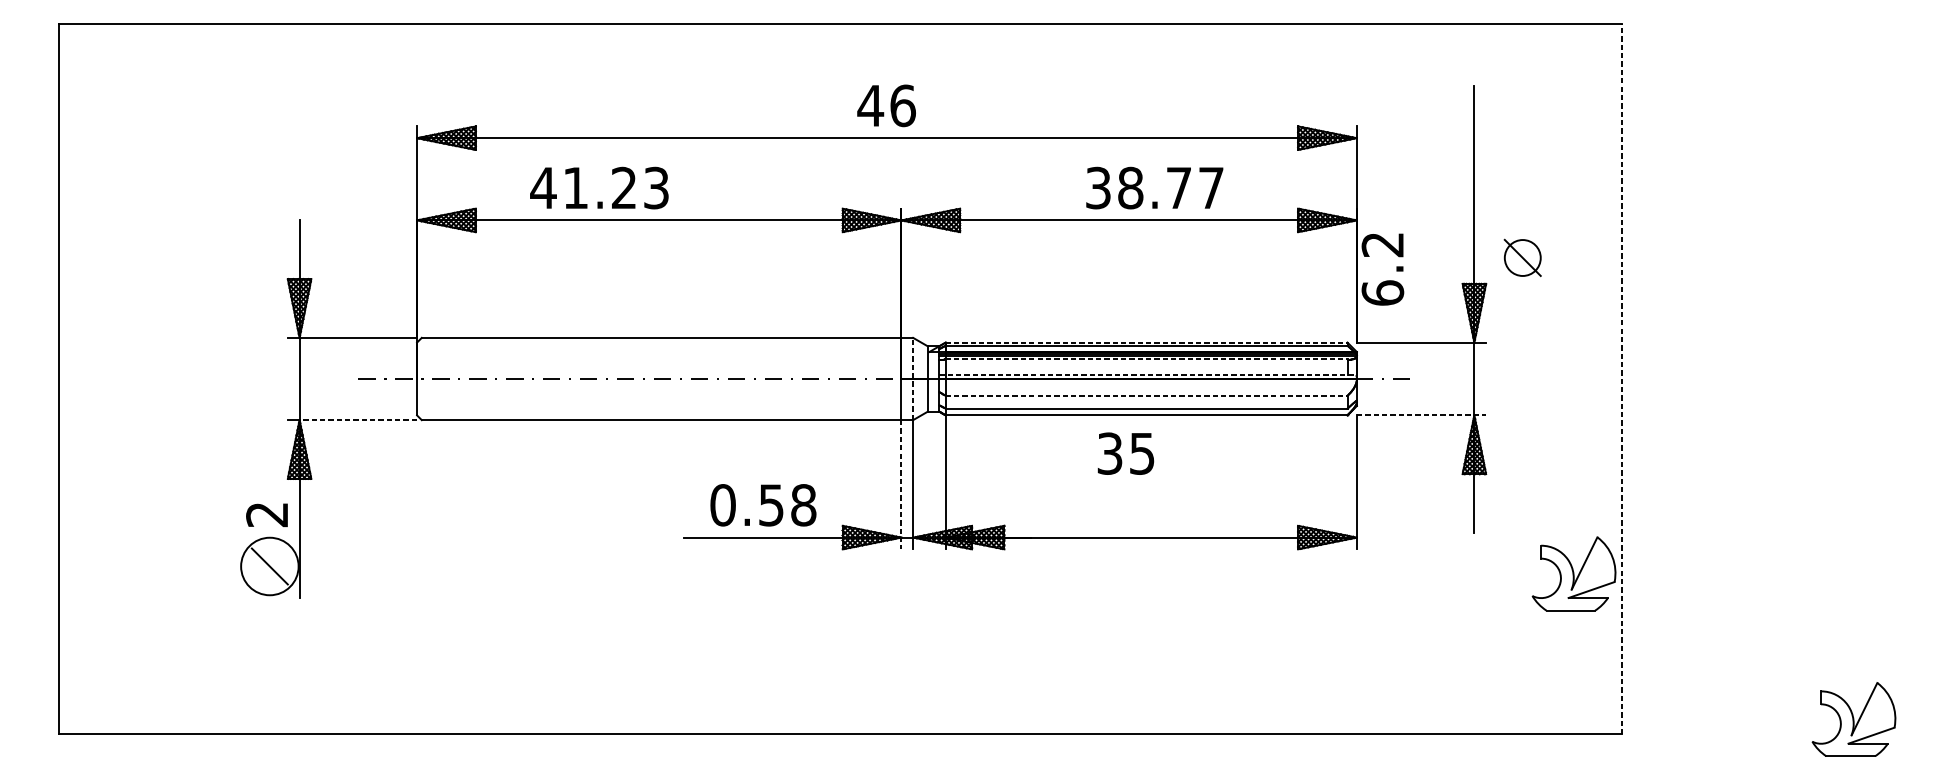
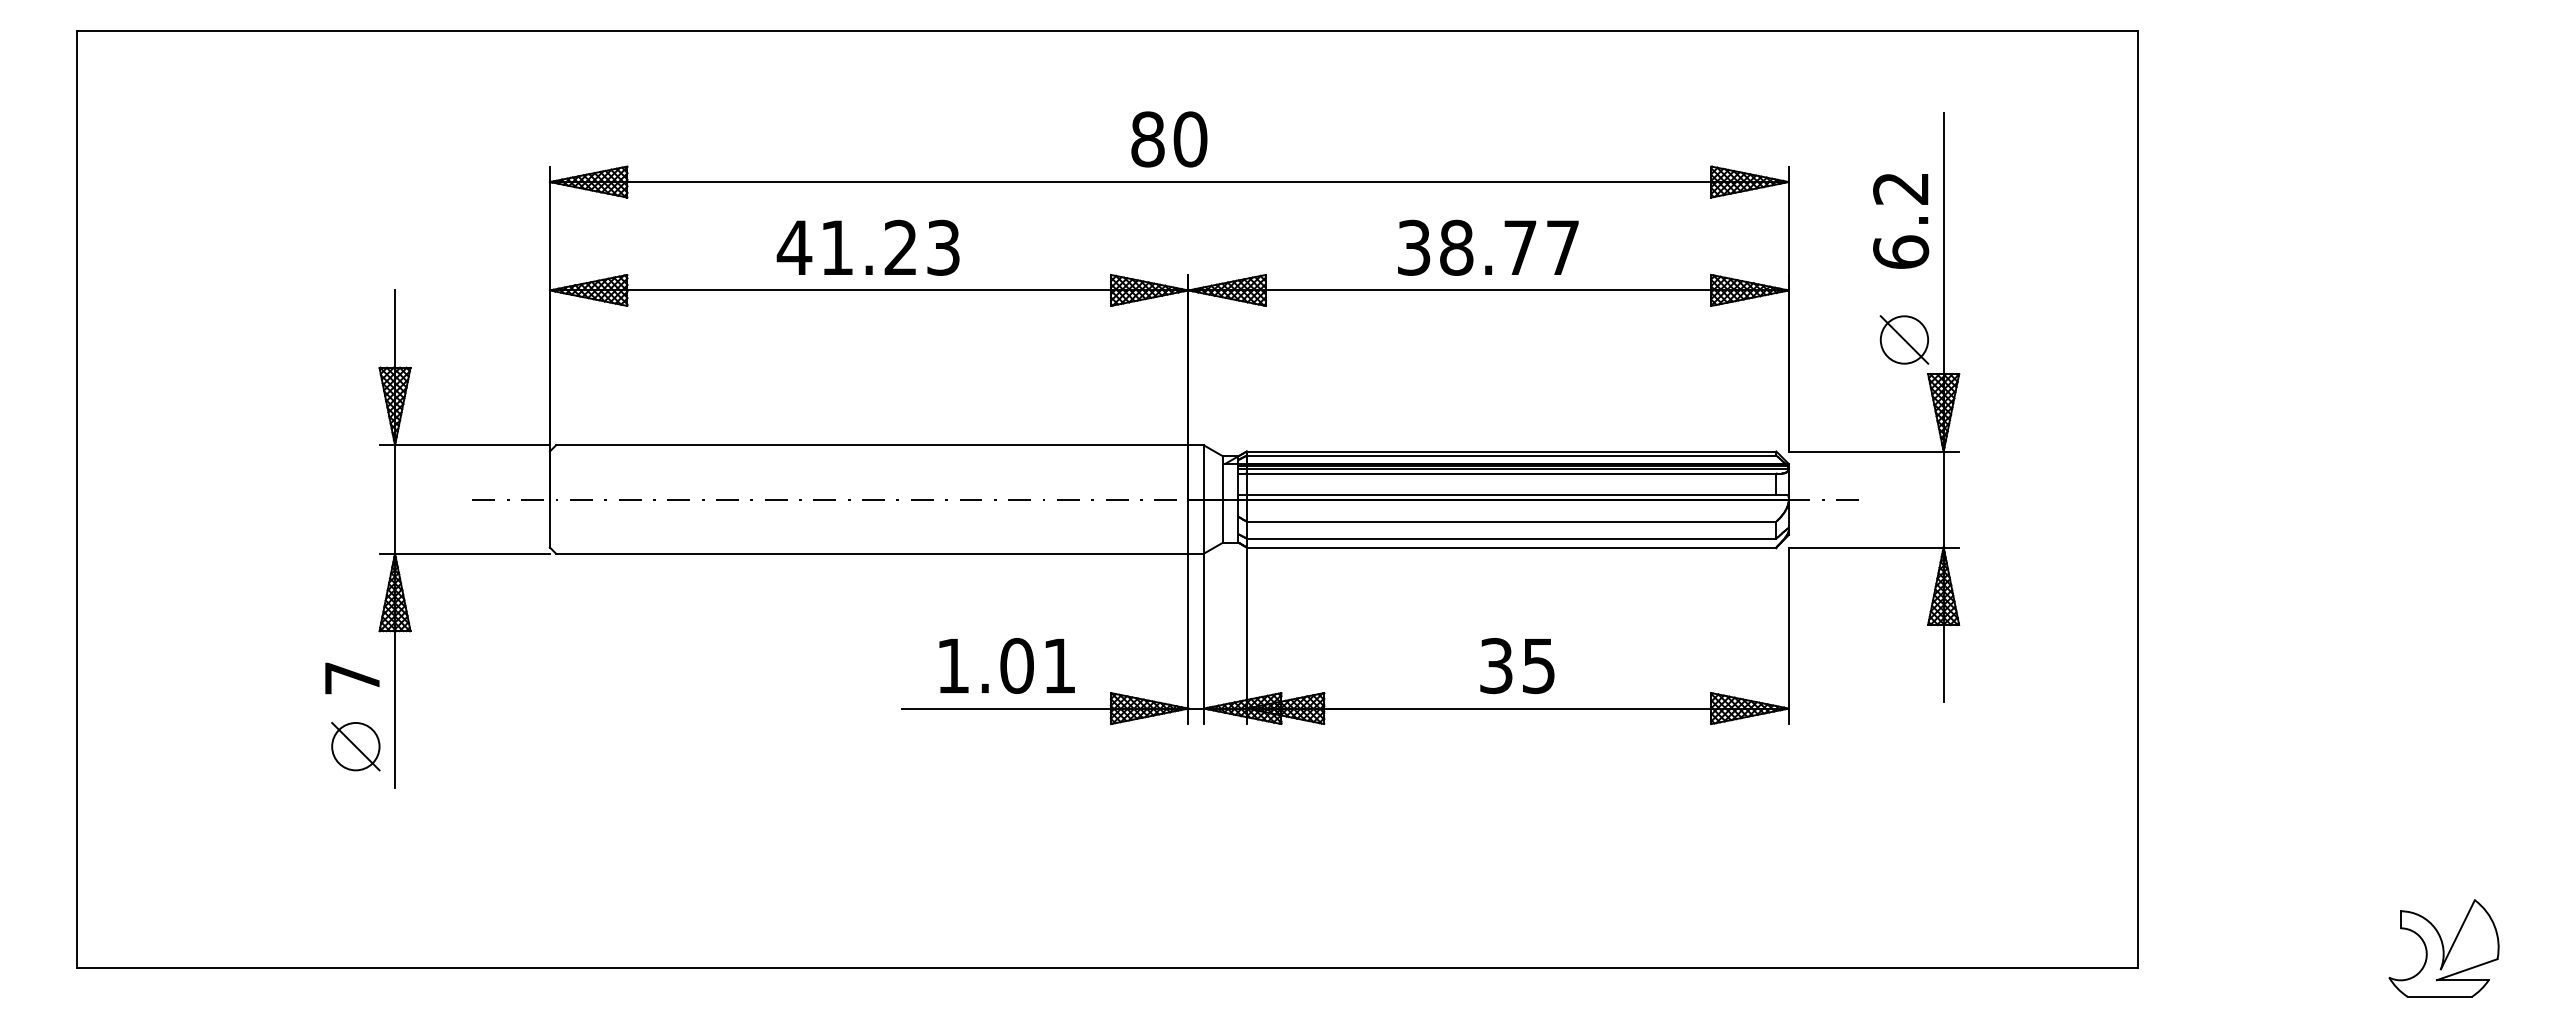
text: (886, 105) -> (1168, 139), 46 -> 80
text: (598, 187) -> (867, 247), moved
text: (1154, 187) -> (1488, 247), moved
part: (1522, 257) -> (1904, 339), moved
text: (1383, 269) -> (1901, 221), moved
line: (1146, 342) -> (1511, 451), dashed -> solid
line: (1146, 359) -> (1511, 473), dashed -> solid
line: (1148, 375) -> (1513, 494), dashed -> solid
line: (912, 379) -> (1203, 499), dashed -> solid
line: (1622, 379) -> (2138, 499), dashed -> solid
line: (1146, 395) -> (1511, 521), dashed -> solid
line: (1421, 415) -> (1874, 547), dashed -> solid
line: (357, 419) -> (471, 553), dashed -> solid
text: (1126, 454) -> (1517, 666), moved
line: (901, 485) -> (1188, 639), dashed -> solid
text: (763, 505) -> (1006, 666), 0.58 -> 1.01
text: (266, 514) -> (351, 678), 2 -> 7
circle: (269, 566) -> (355, 746), size x0.62
part: (1573, 573) -> (2074, 756), removed

